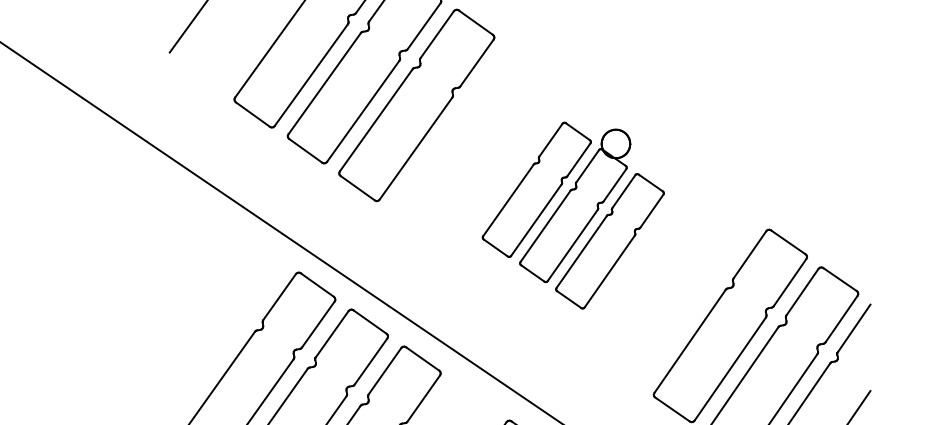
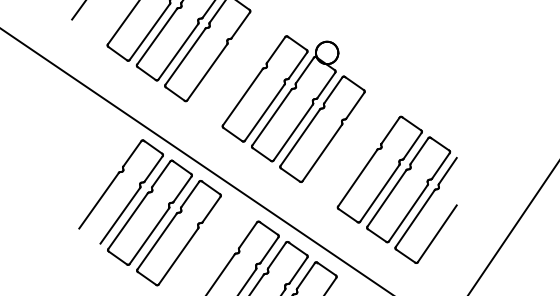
part: (573, 214) -> (293, 108), size x1.43

